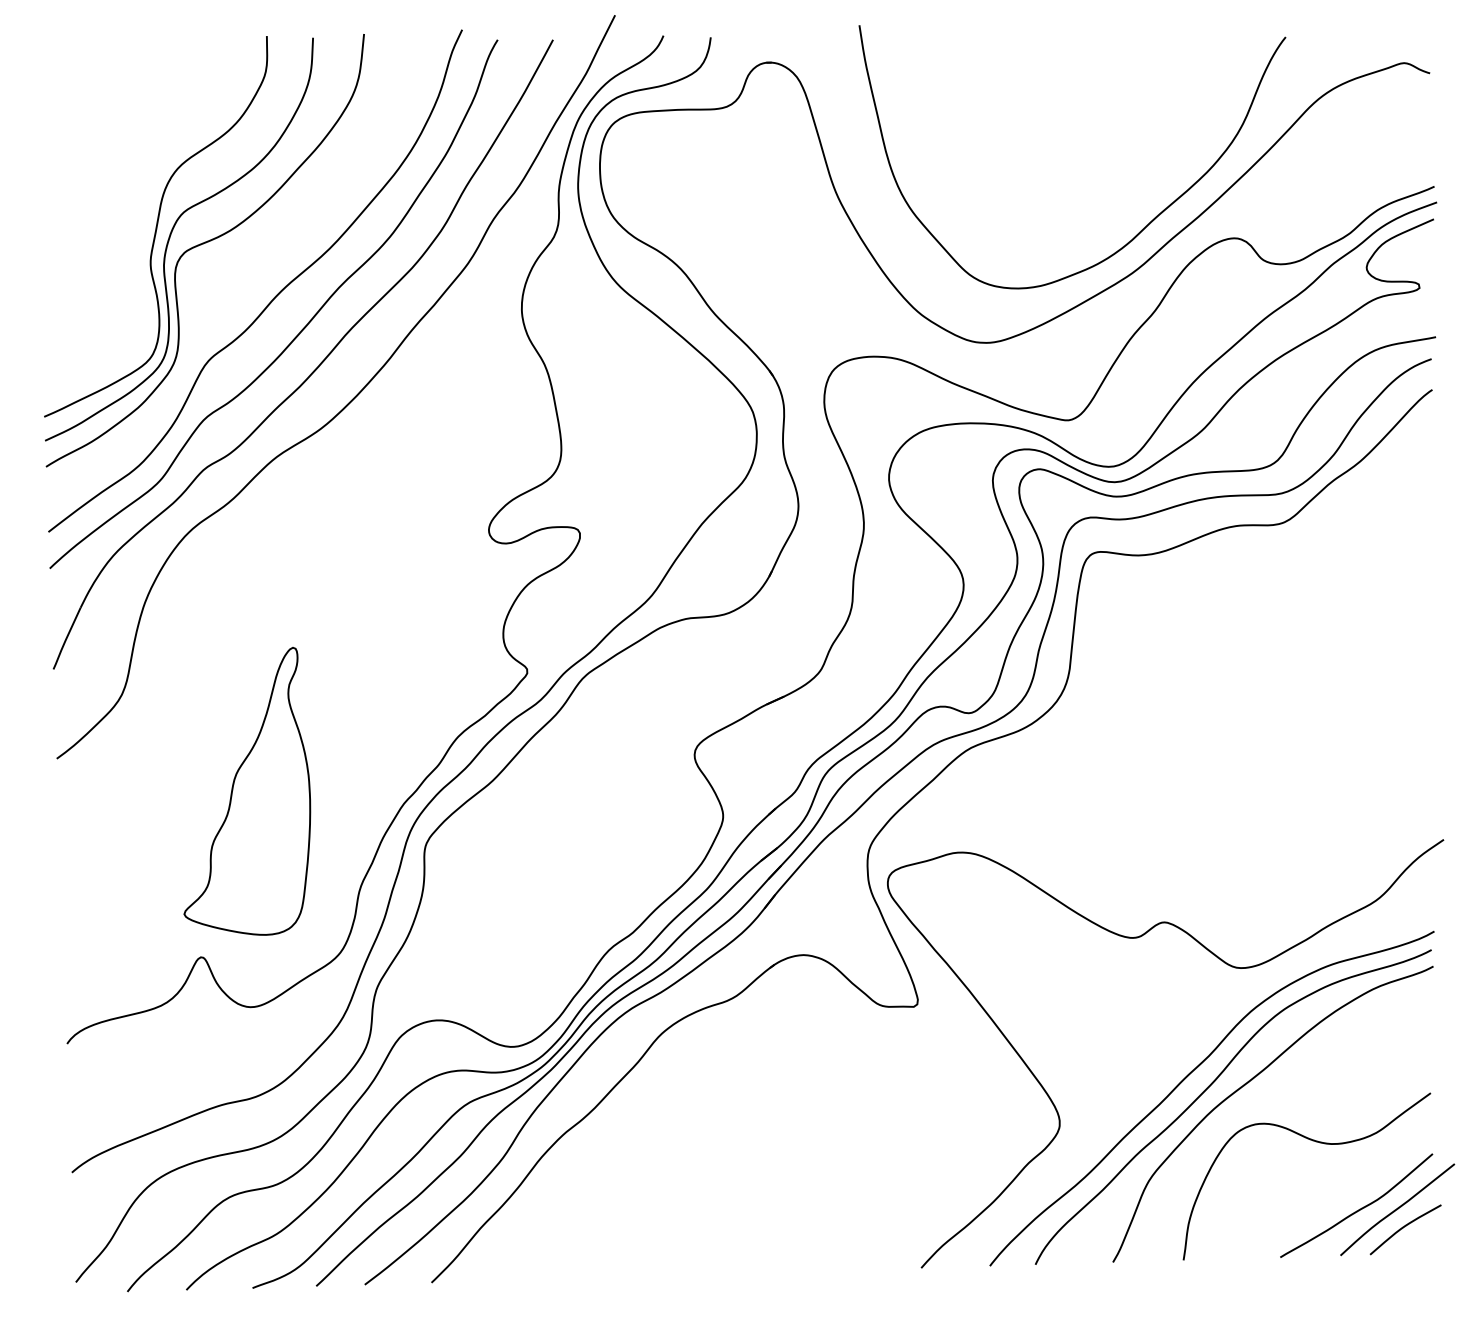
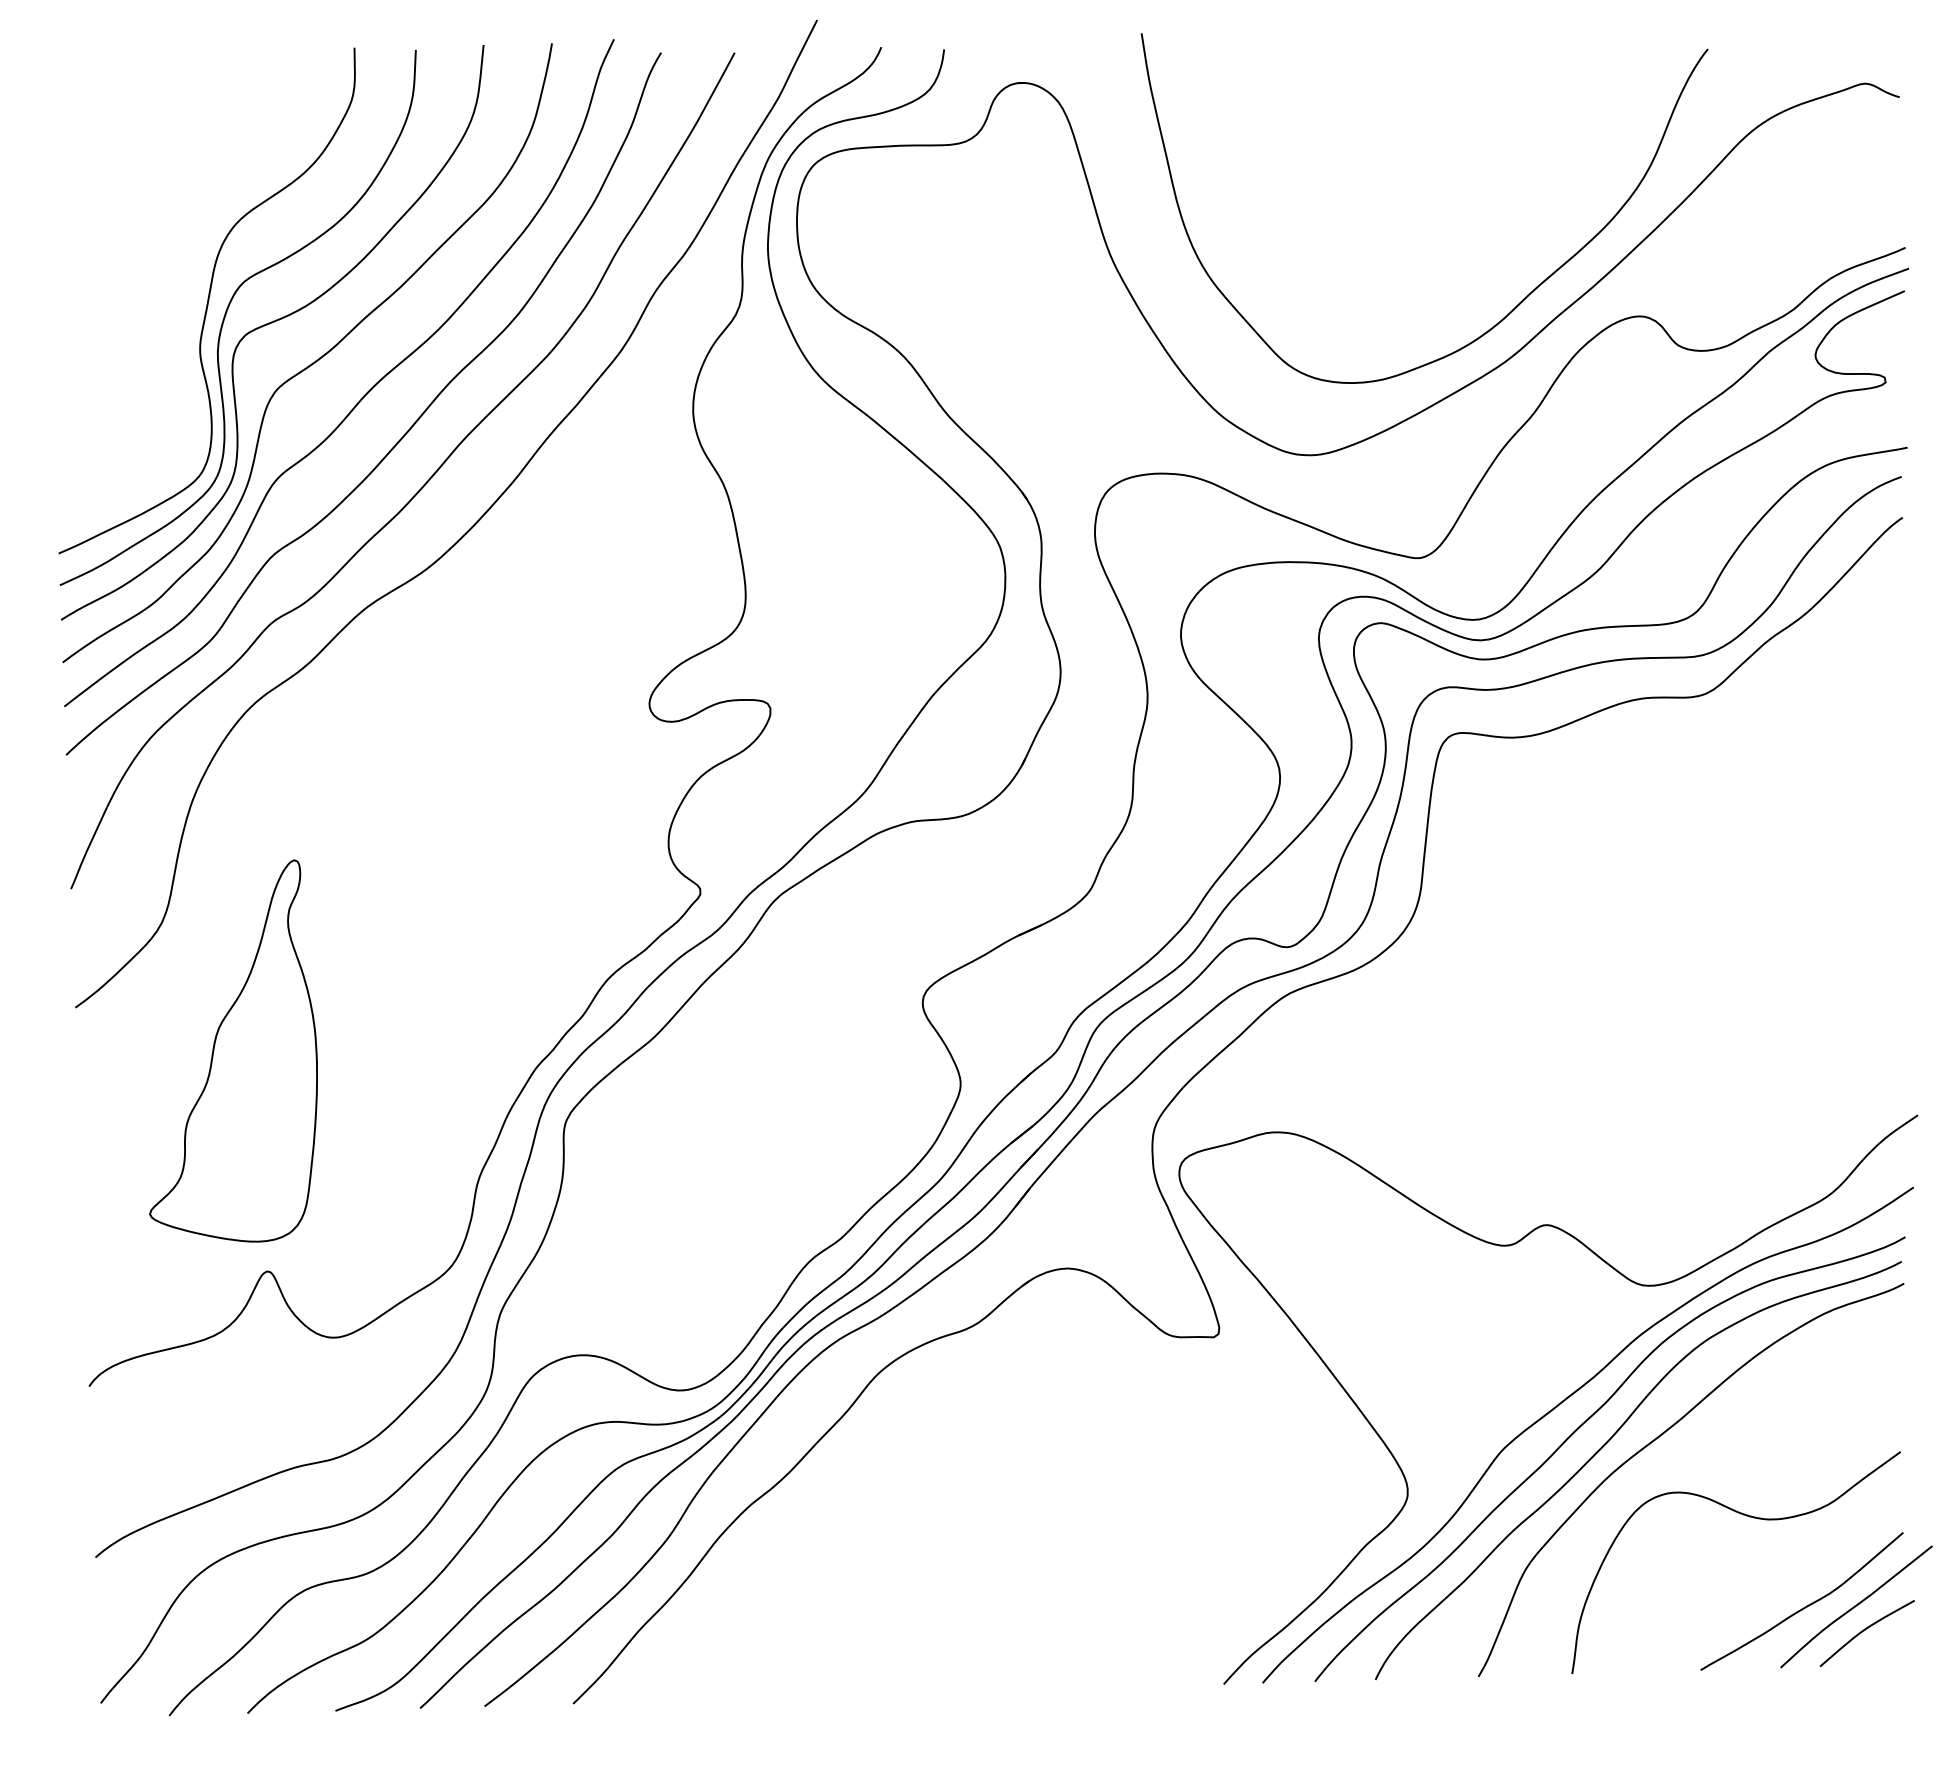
curve: (235, 273) -> (312, 362), added
part: (247, 790) -> (233, 1050), moved
curve: (1176, 1056) -> (1562, 1403), added

